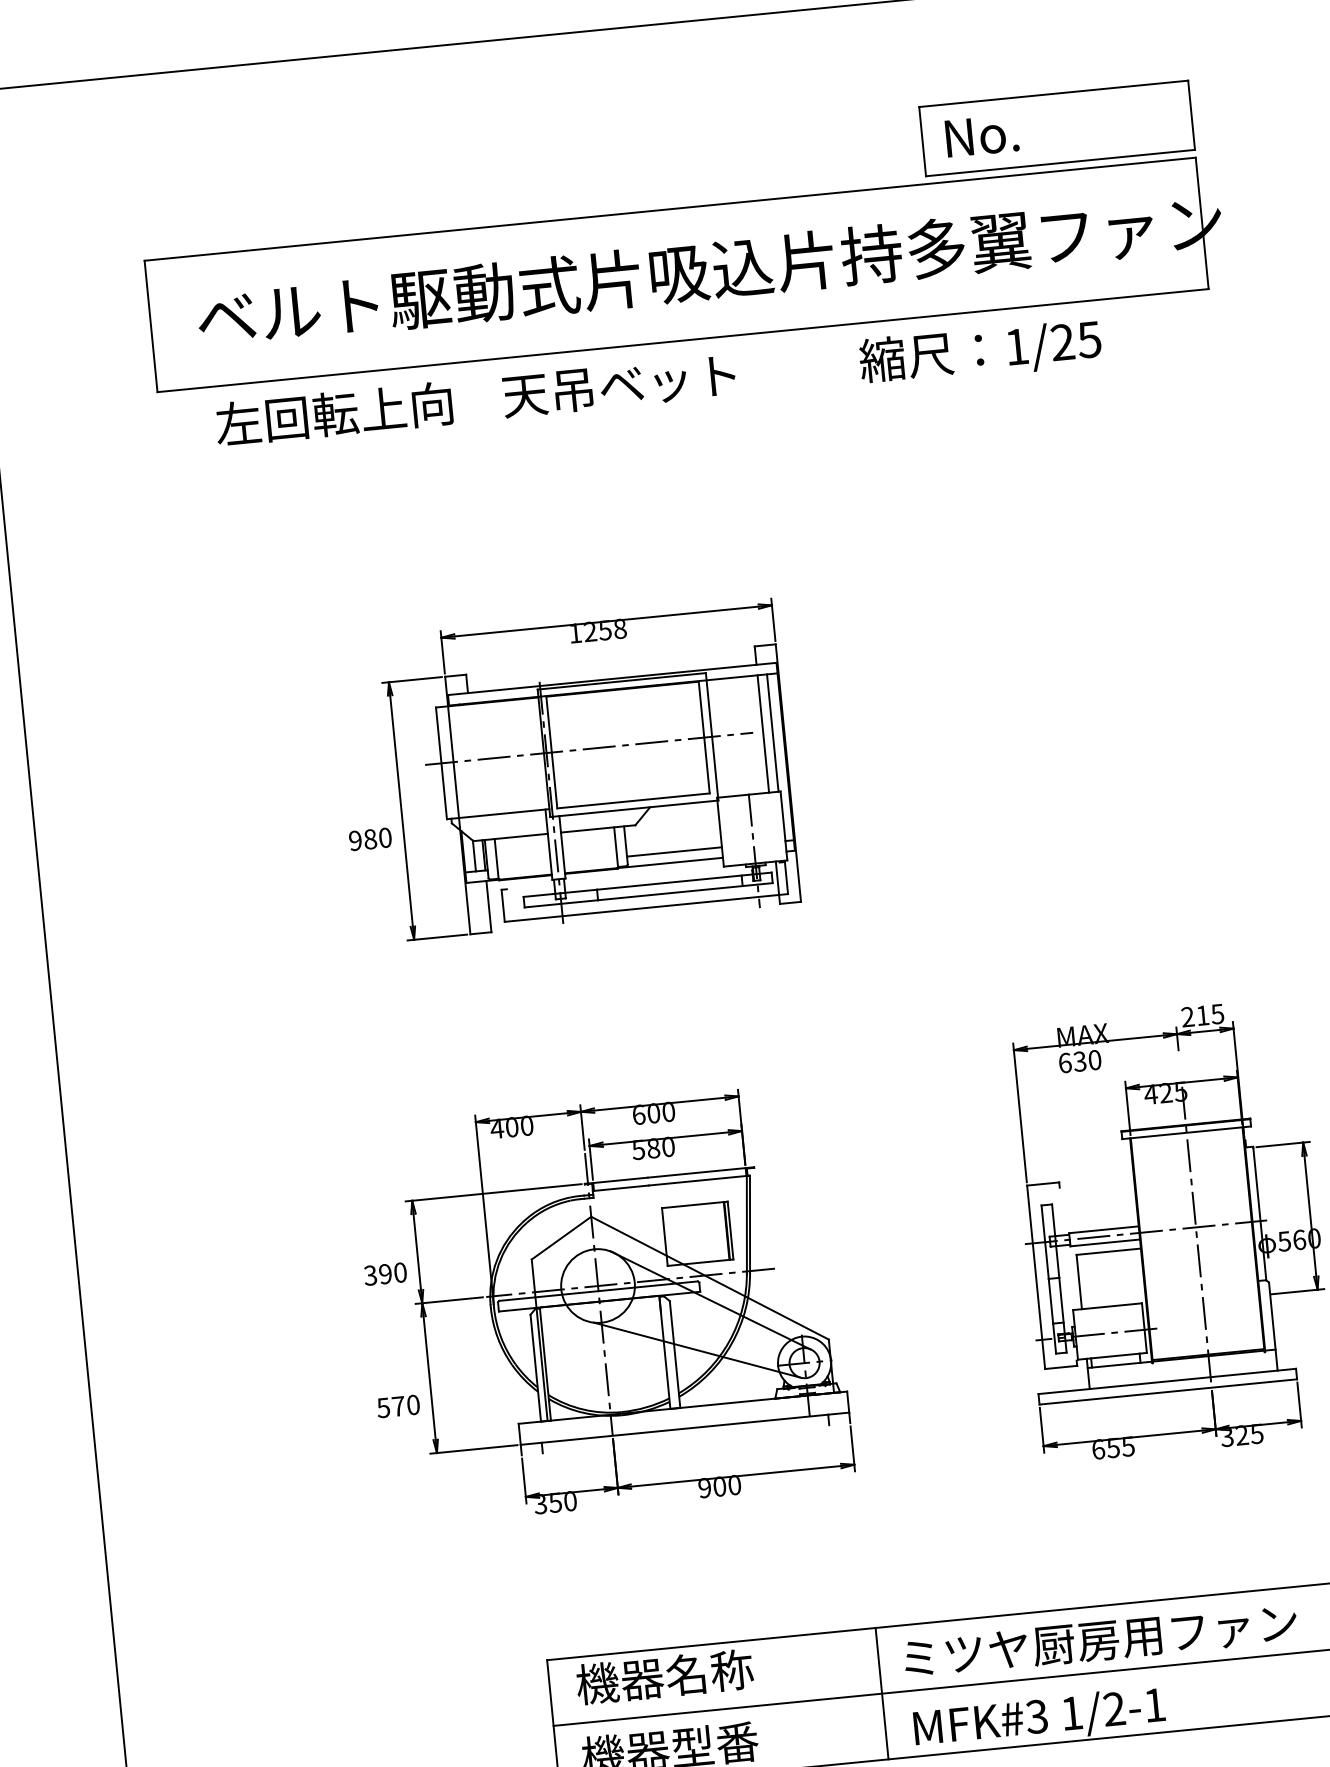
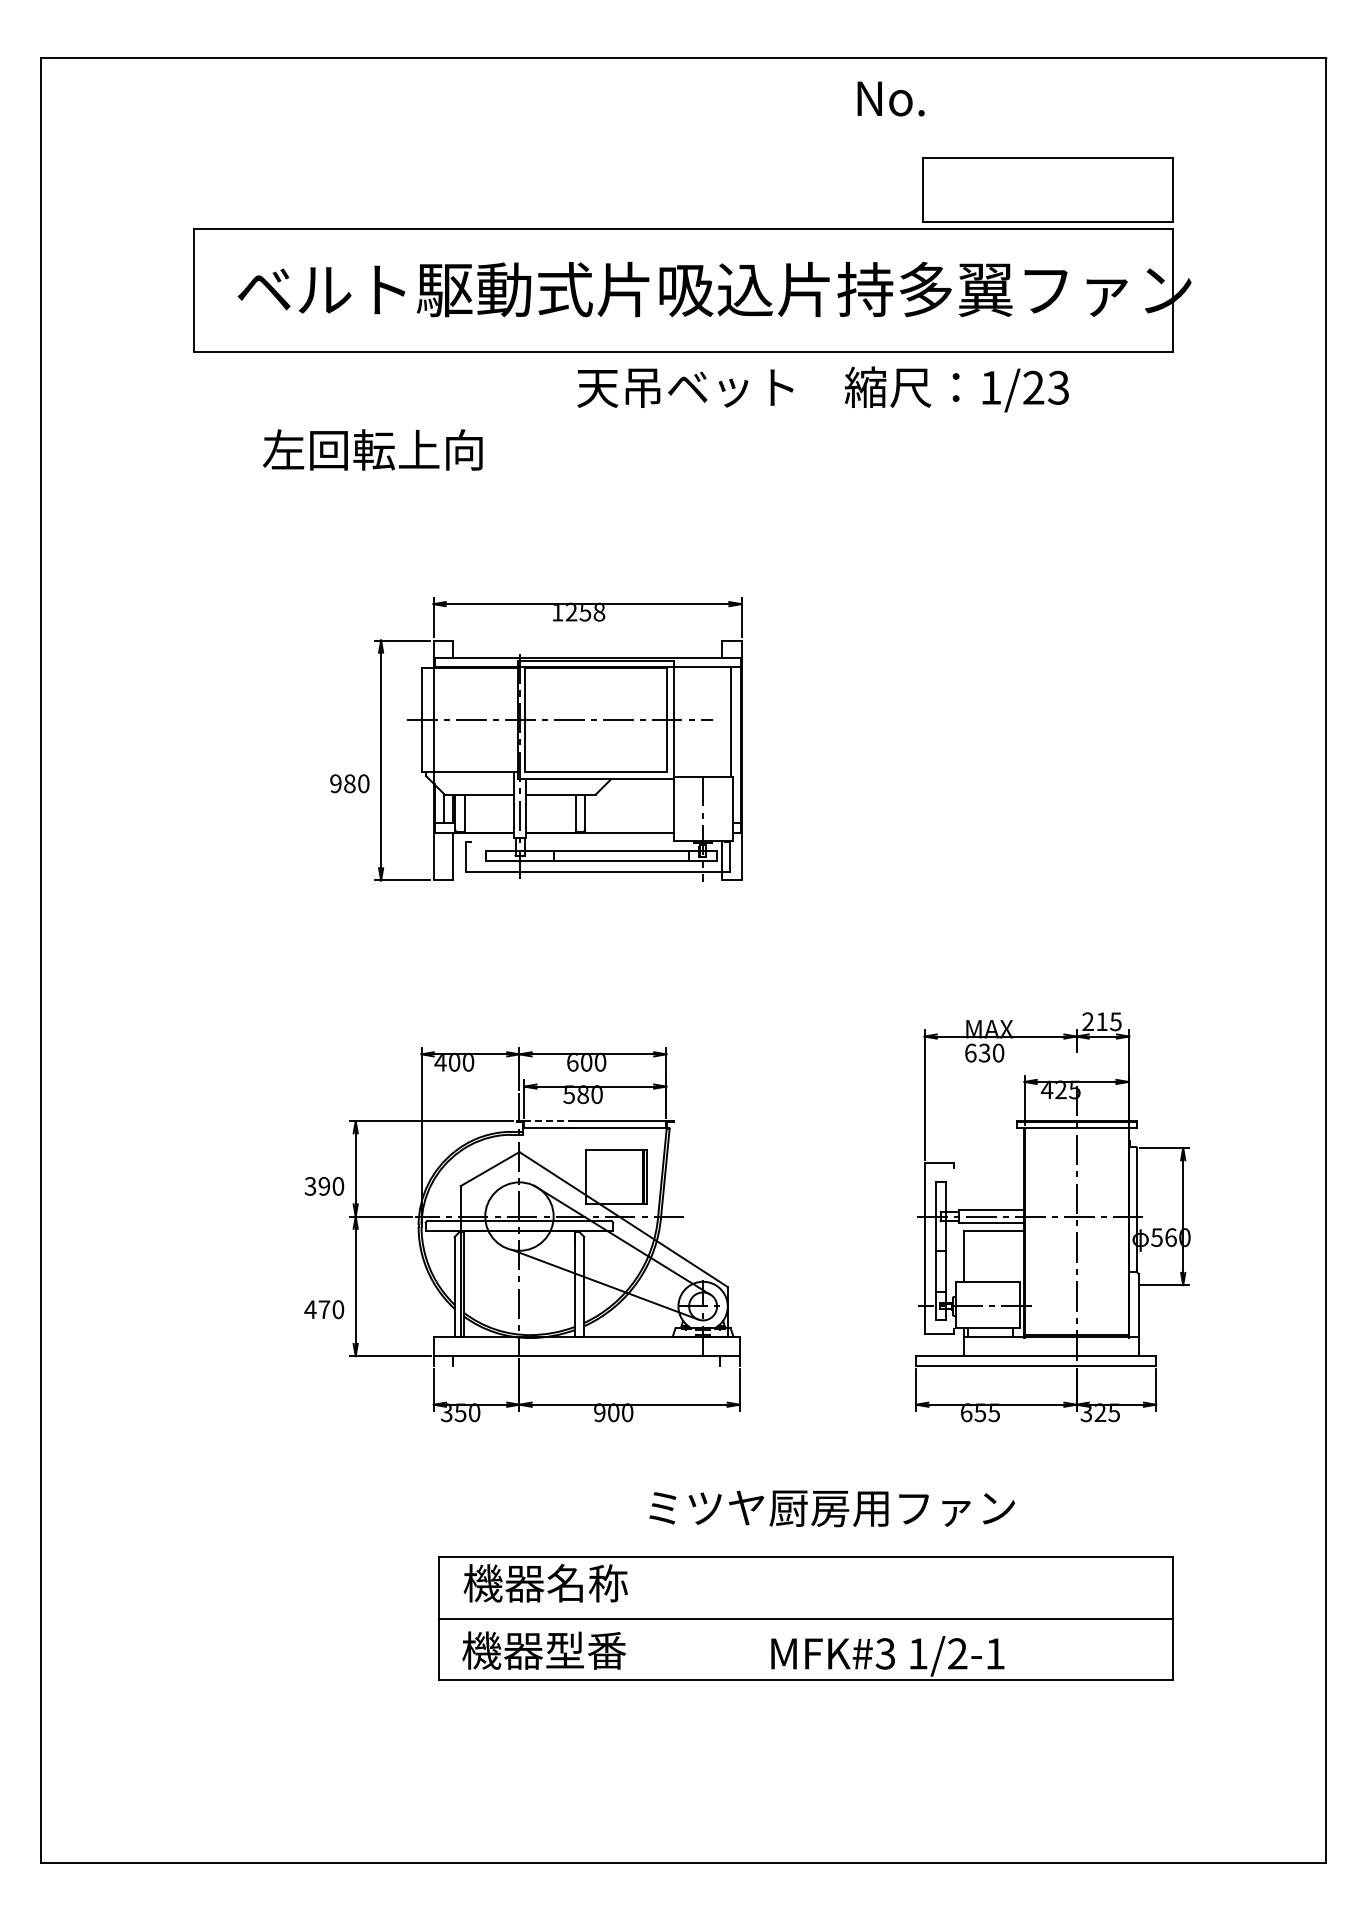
text: (981, 135) -> (890, 98), moved
text: (1089, 339) -> (1058, 387), 1/25 -> 1/23
text: (619, 385) -> (685, 387), moved
text: (333, 413) -> (372, 449), moved
line: (762, 733) -> (721, 721), removed
line: (674, 851) -> (629, 822), removed
line: (620, 1180) -> (549, 1121), solid -> dashed
text: (383, 1407) -> (310, 1309), 570 -> 470
text: (1099, 1640) -> (831, 1508), moved
line: (881, 1693) -> (744, 1618), removed

